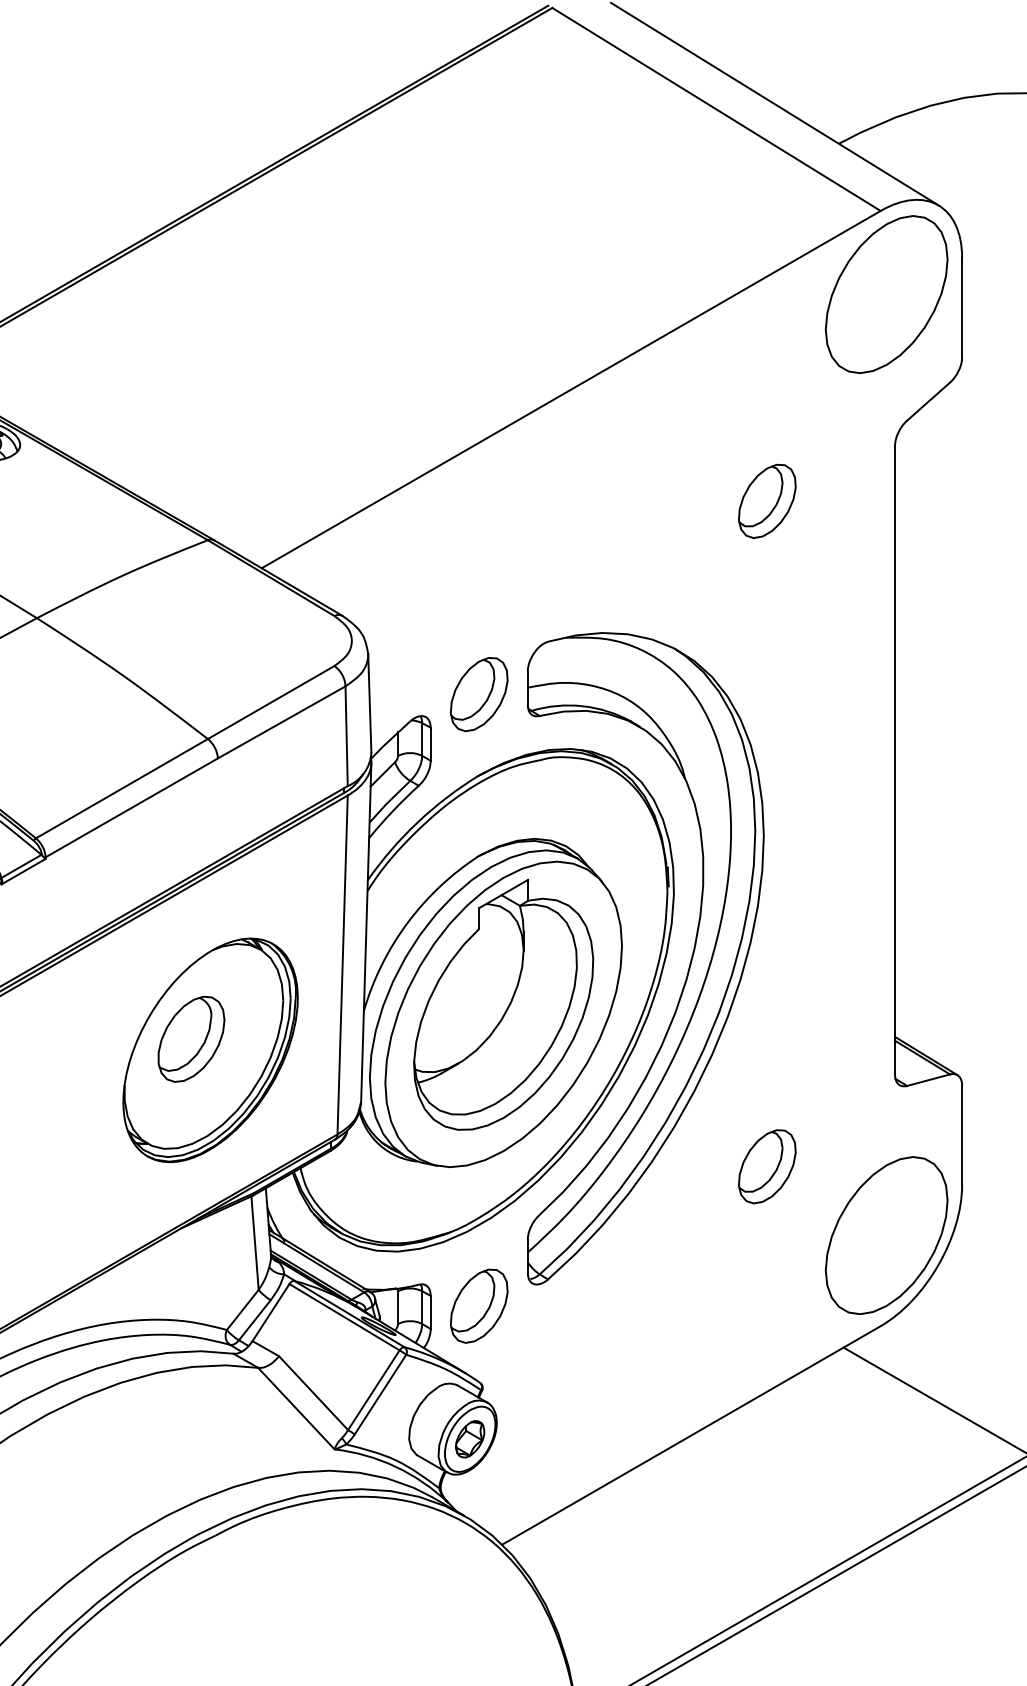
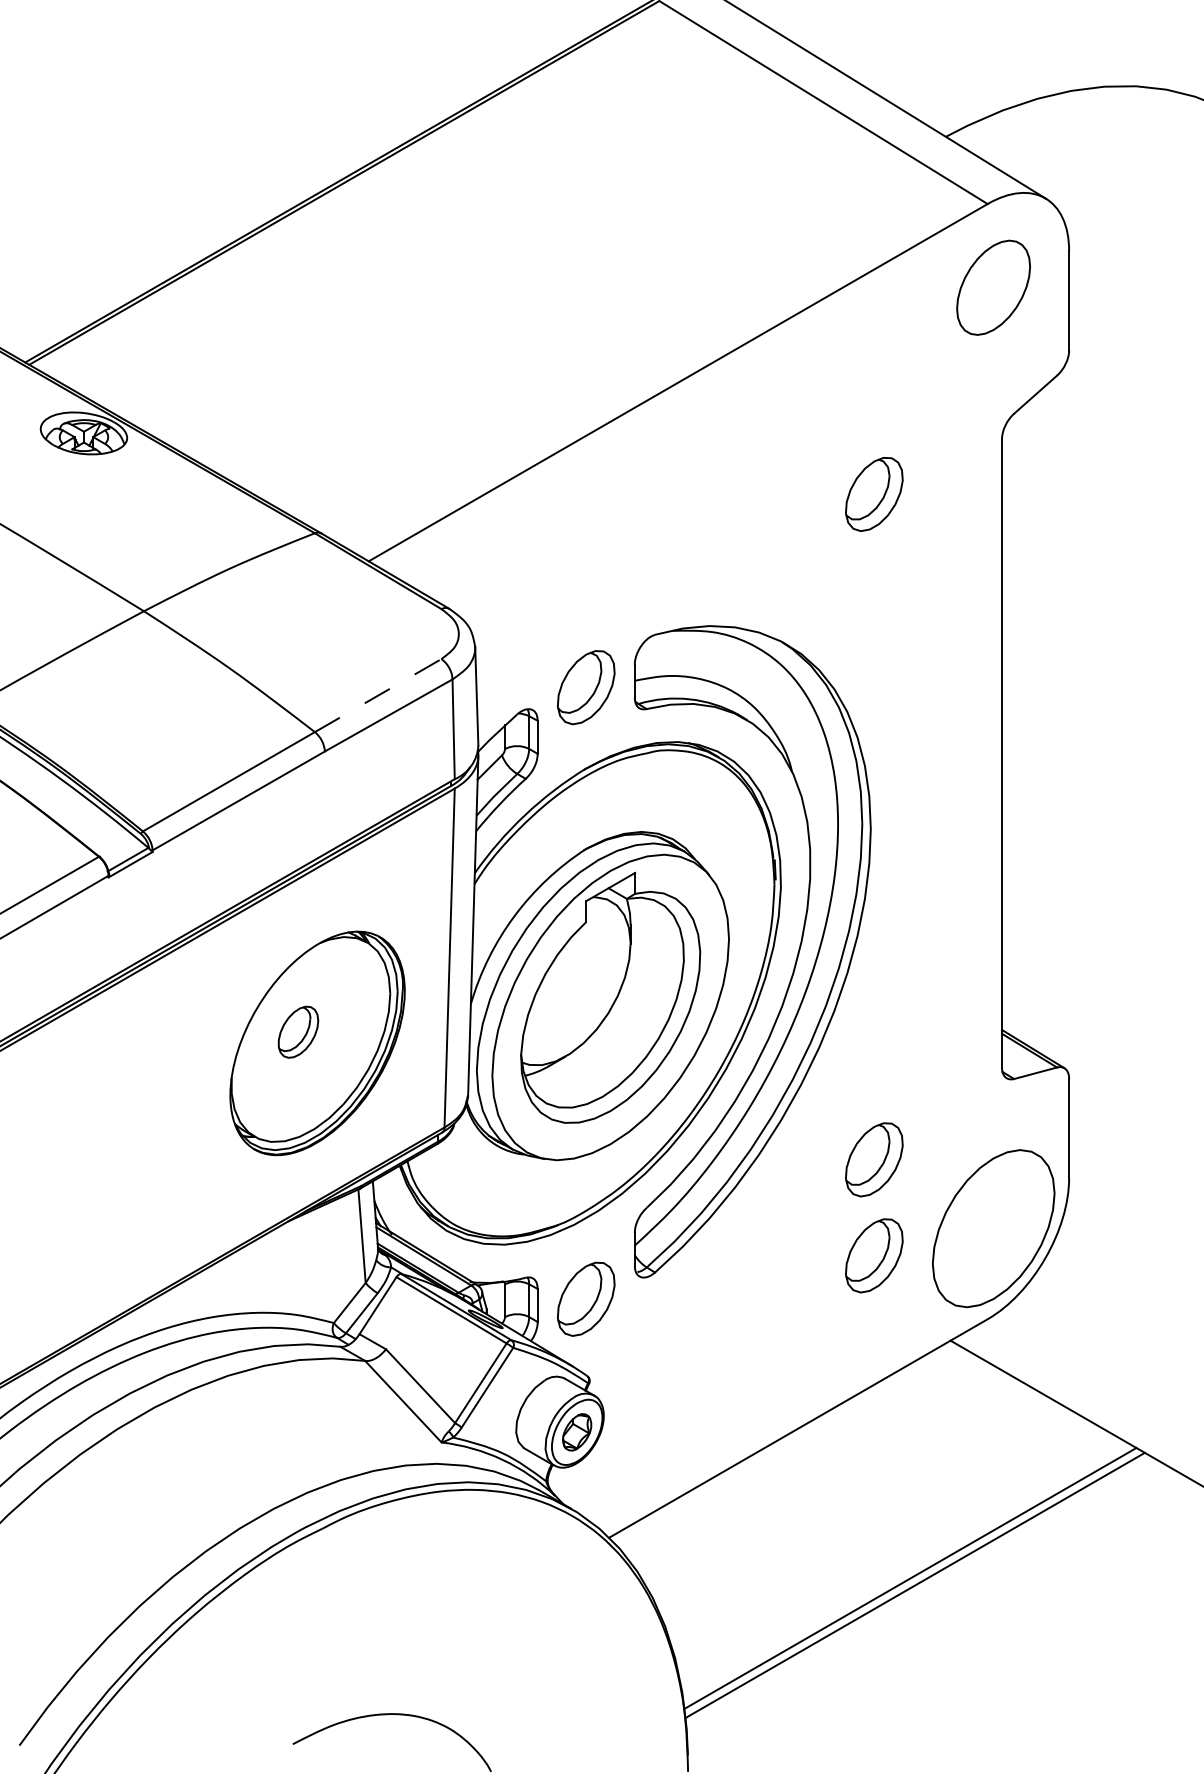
part: (886, 294) -> (993, 287), size x0.6
line: (271, 702) -> (378, 695), solid -> dashed
part: (191, 1038) -> (298, 1031), size x0.6
part: (767, 1262) -> (874, 1255), added

